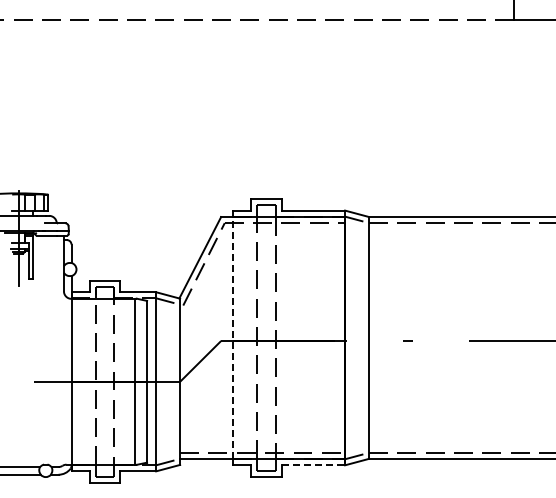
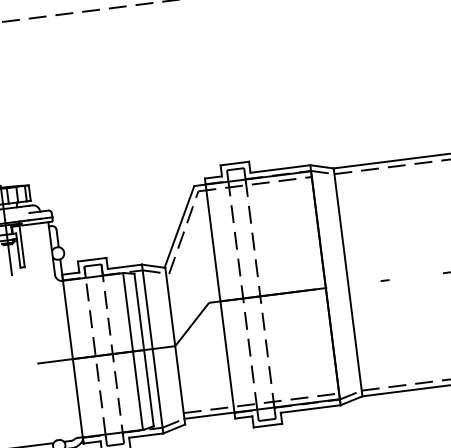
line: (233, 337) -> (220, 298), dashed -> solid
line: (313, 465) -> (310, 409), dashed -> solid

